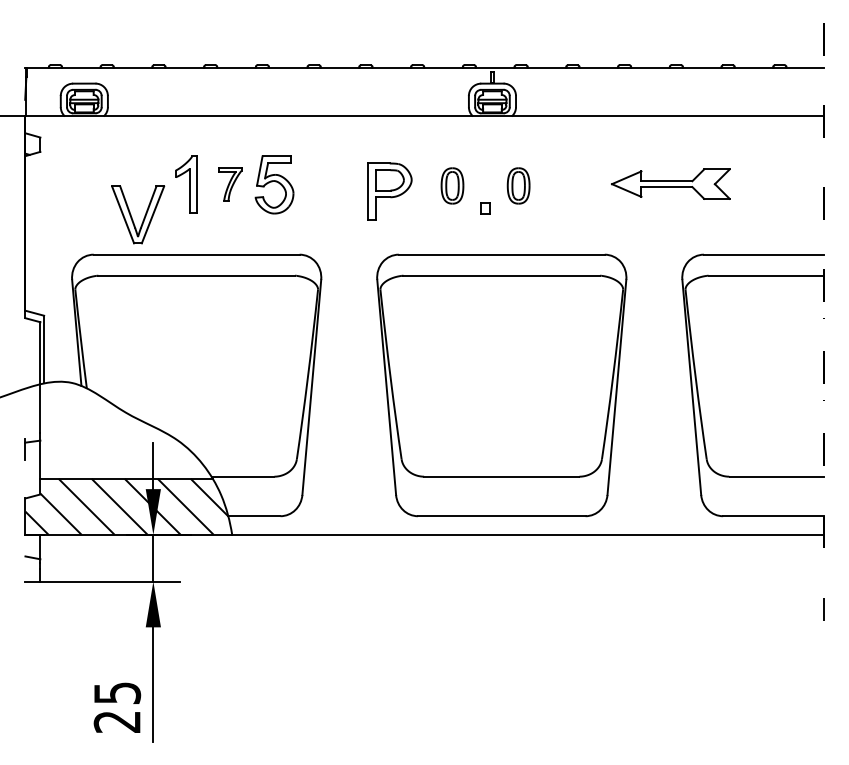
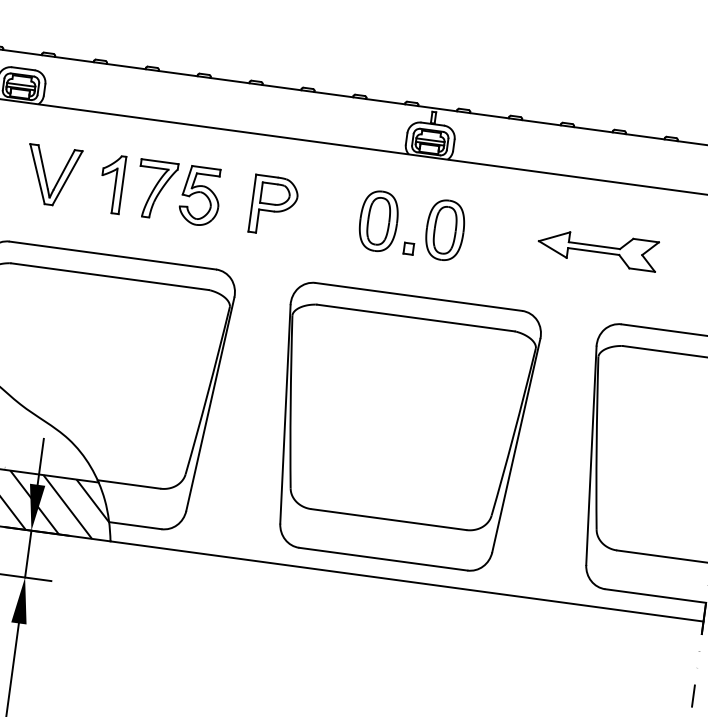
part: (230, 184) -> (156, 189), size x1.67
part: (452, 185) -> (378, 220), size x1.67
part: (518, 185) -> (445, 229), size x1.67
part: (389, 191) -> (273, 205), moved
part: (144, 215) -> (58, 177), moved

